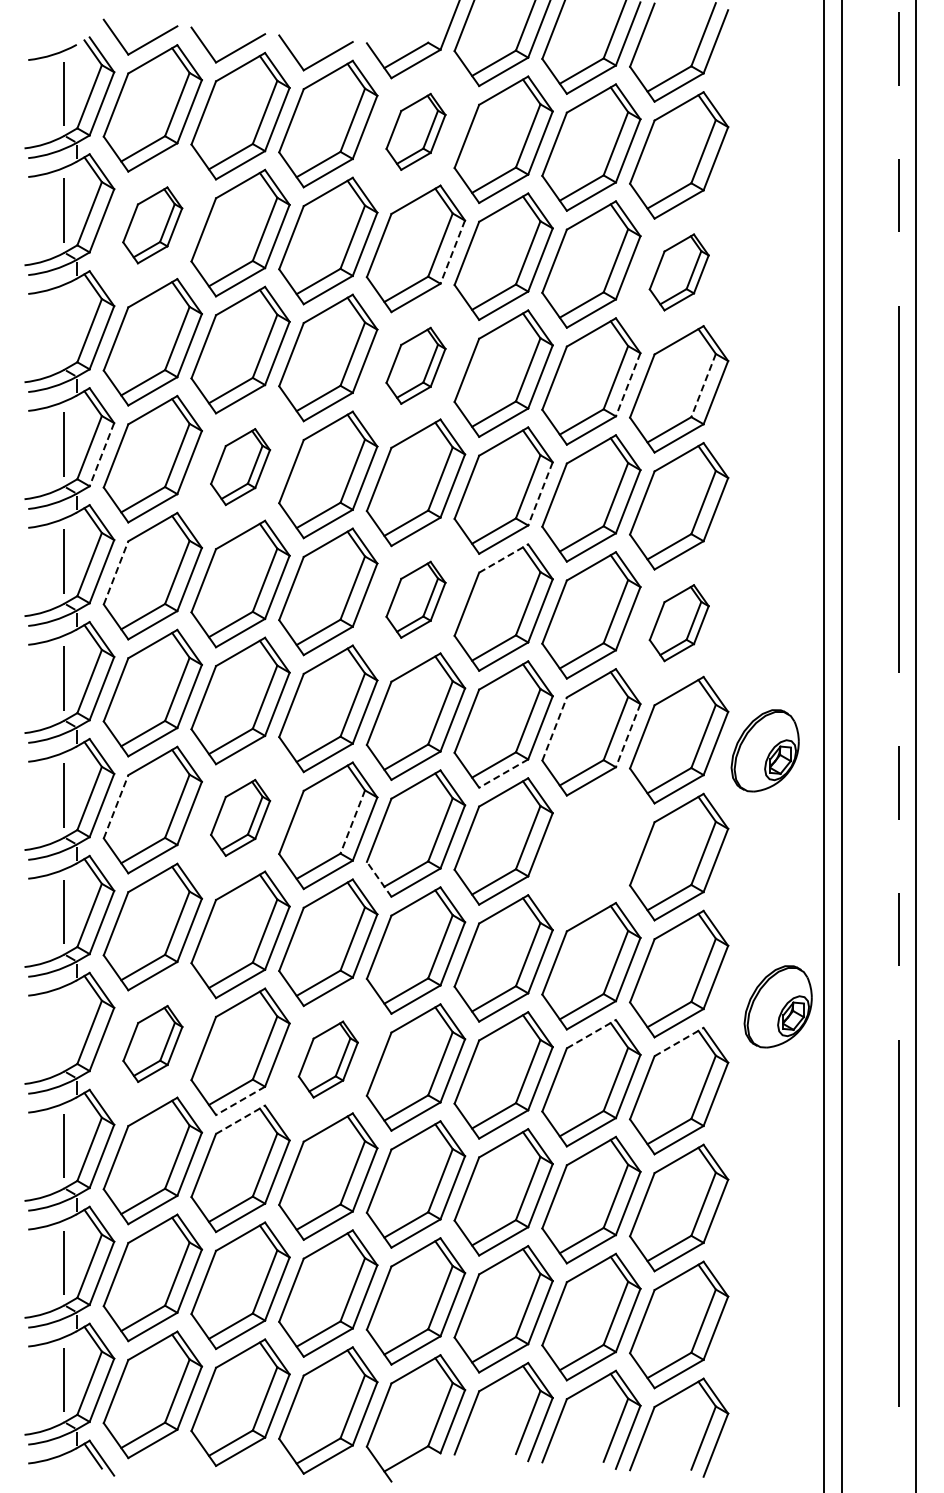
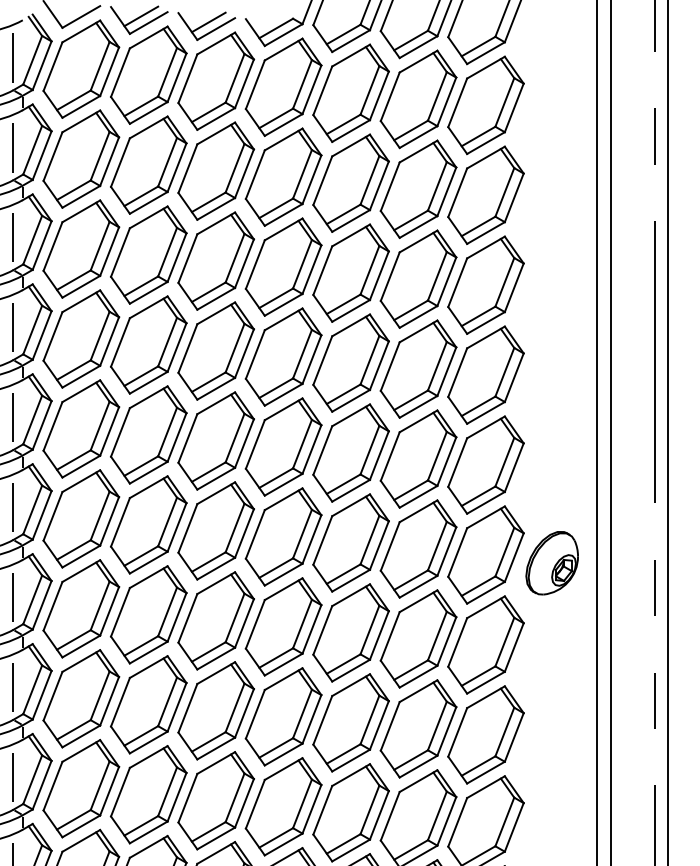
line: (230, 39) -> (141, 16), added
line: (318, 47) -> (208, 22), added
part: (415, 131) -> (283, 86), size x1.67
part: (152, 225) -> (81, 159), size x1.67
line: (452, 252) -> (311, 180), dashed -> solid
part: (679, 272) -> (486, 195), size x1.67
line: (63, 327) -> (12, 237), added
part: (415, 365) -> (283, 266), size x1.67
line: (628, 384) -> (447, 281), dashed -> solid
line: (703, 385) -> (504, 282), dashed -> solid
line: (101, 454) -> (41, 335), dashed -> solid
part: (240, 466) -> (148, 344), size x1.67
line: (540, 493) -> (379, 365), dashed -> solid
line: (504, 558) -> (351, 415), dashed -> solid
line: (116, 572) -> (53, 426), dashed -> solid
part: (415, 599) -> (283, 446), size x1.67
part: (679, 622) -> (486, 464), size x1.67
line: (554, 729) -> (390, 546), dashed -> solid
line: (628, 735) -> (447, 551), dashed -> solid
line: (503, 773) -> (350, 580), dashed -> solid
line: (116, 806) -> (53, 606), dashed -> solid
part: (240, 817) -> (148, 614), size x1.67
line: (352, 822) -> (234, 618), dashed -> solid
part: (591, 849) -> (418, 639), added
line: (378, 878) -> (254, 661), dashed -> solid
part: (777, 1006) -> (561, 759), removed
line: (63, 1029) -> (12, 777), added
line: (591, 1033) -> (418, 780), dashed -> solid
line: (679, 1041) -> (486, 786), dashed -> solid
part: (152, 1043) -> (81, 788), size x1.67
part: (328, 1059) -> (216, 800), size x1.67
line: (240, 1101) -> (148, 832), dashed -> solid
line: (240, 1119) -> (148, 846), dashed -> solid

